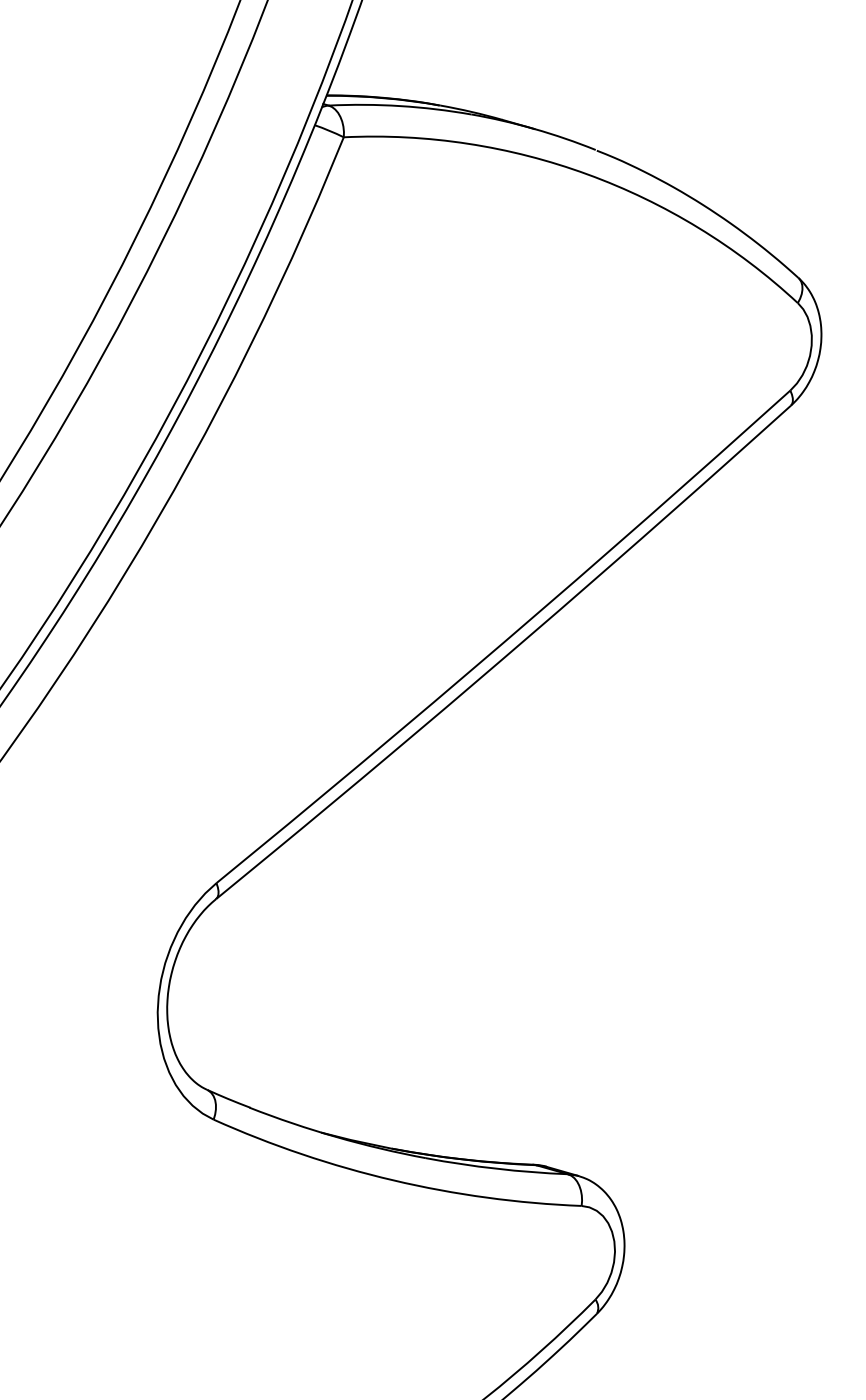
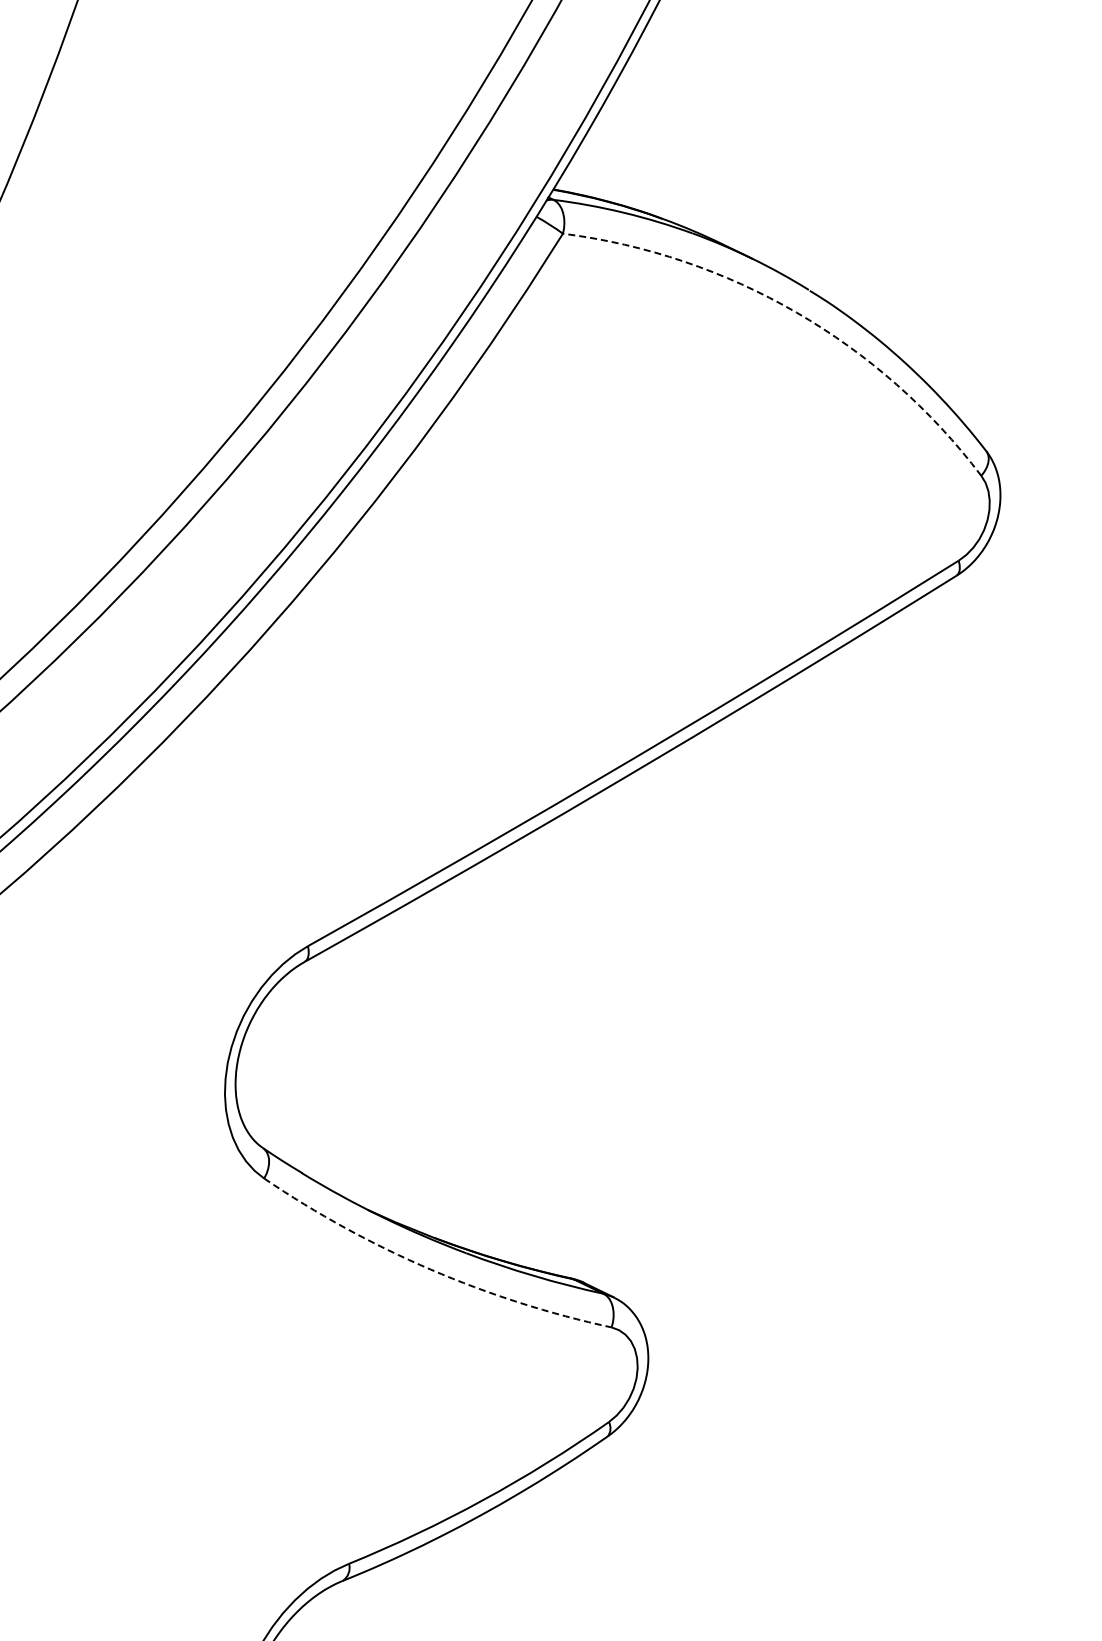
arc: (587, 174) -> (796, 312), solid -> dashed
arc: (393, 1180) -> (430, 1269), solid -> dashed

